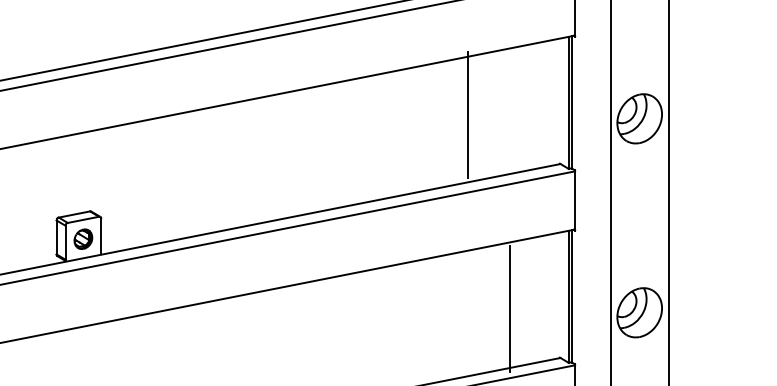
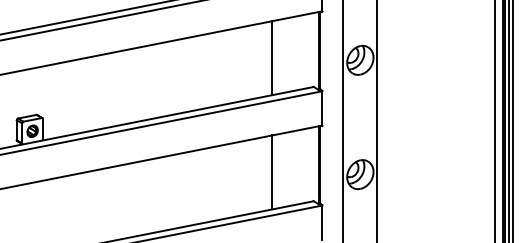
line: (468, 115) -> (272, 58), moved
line: (510, 309) -> (272, 172), moved

